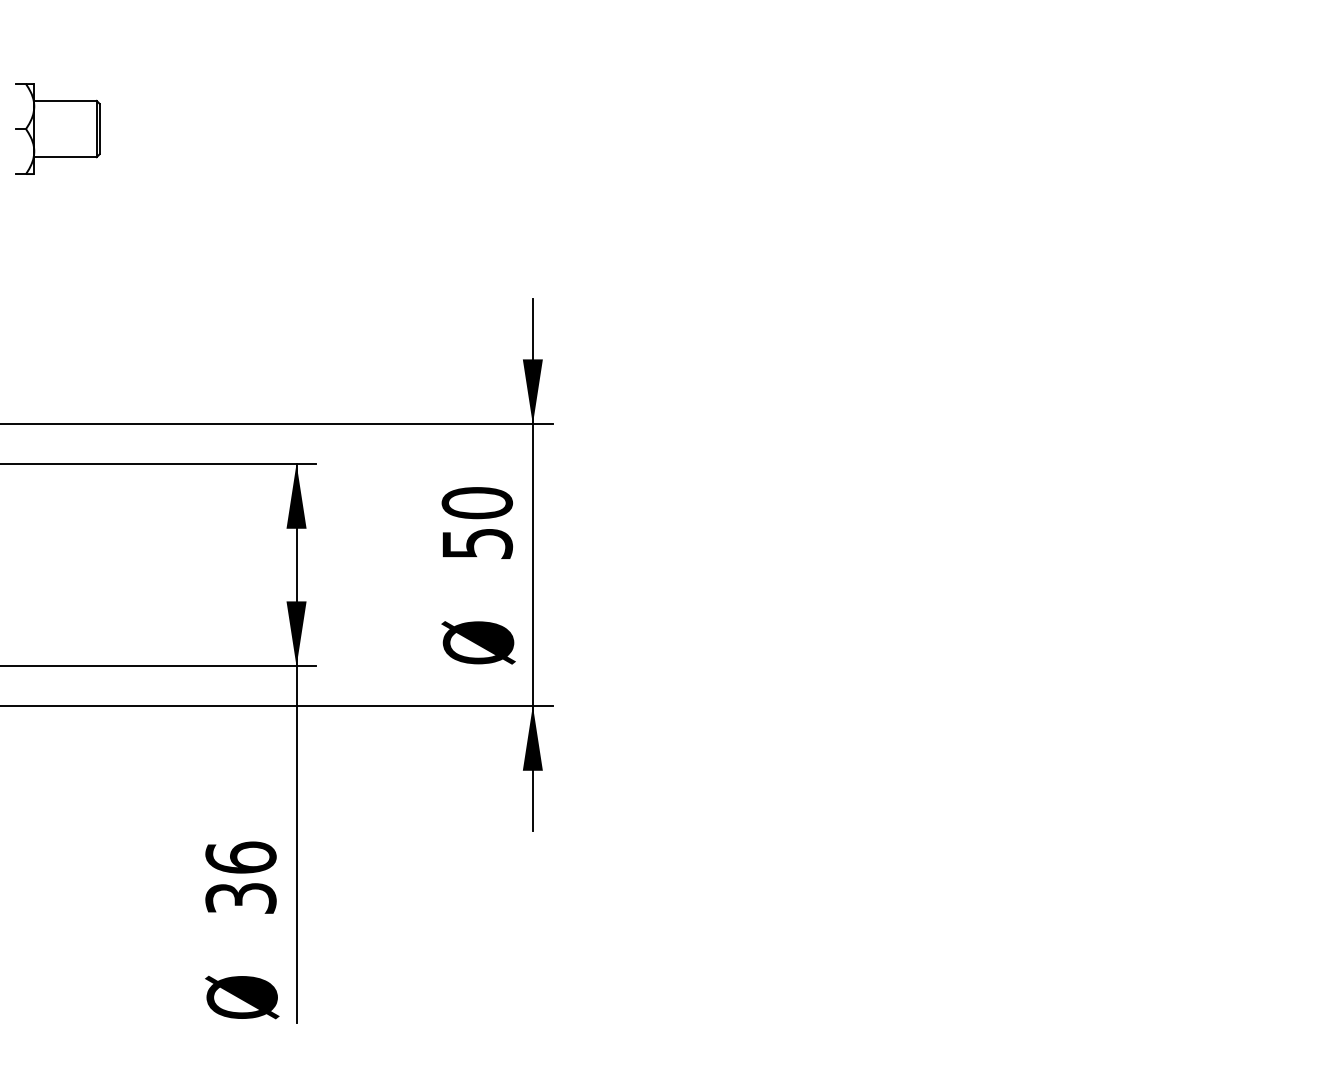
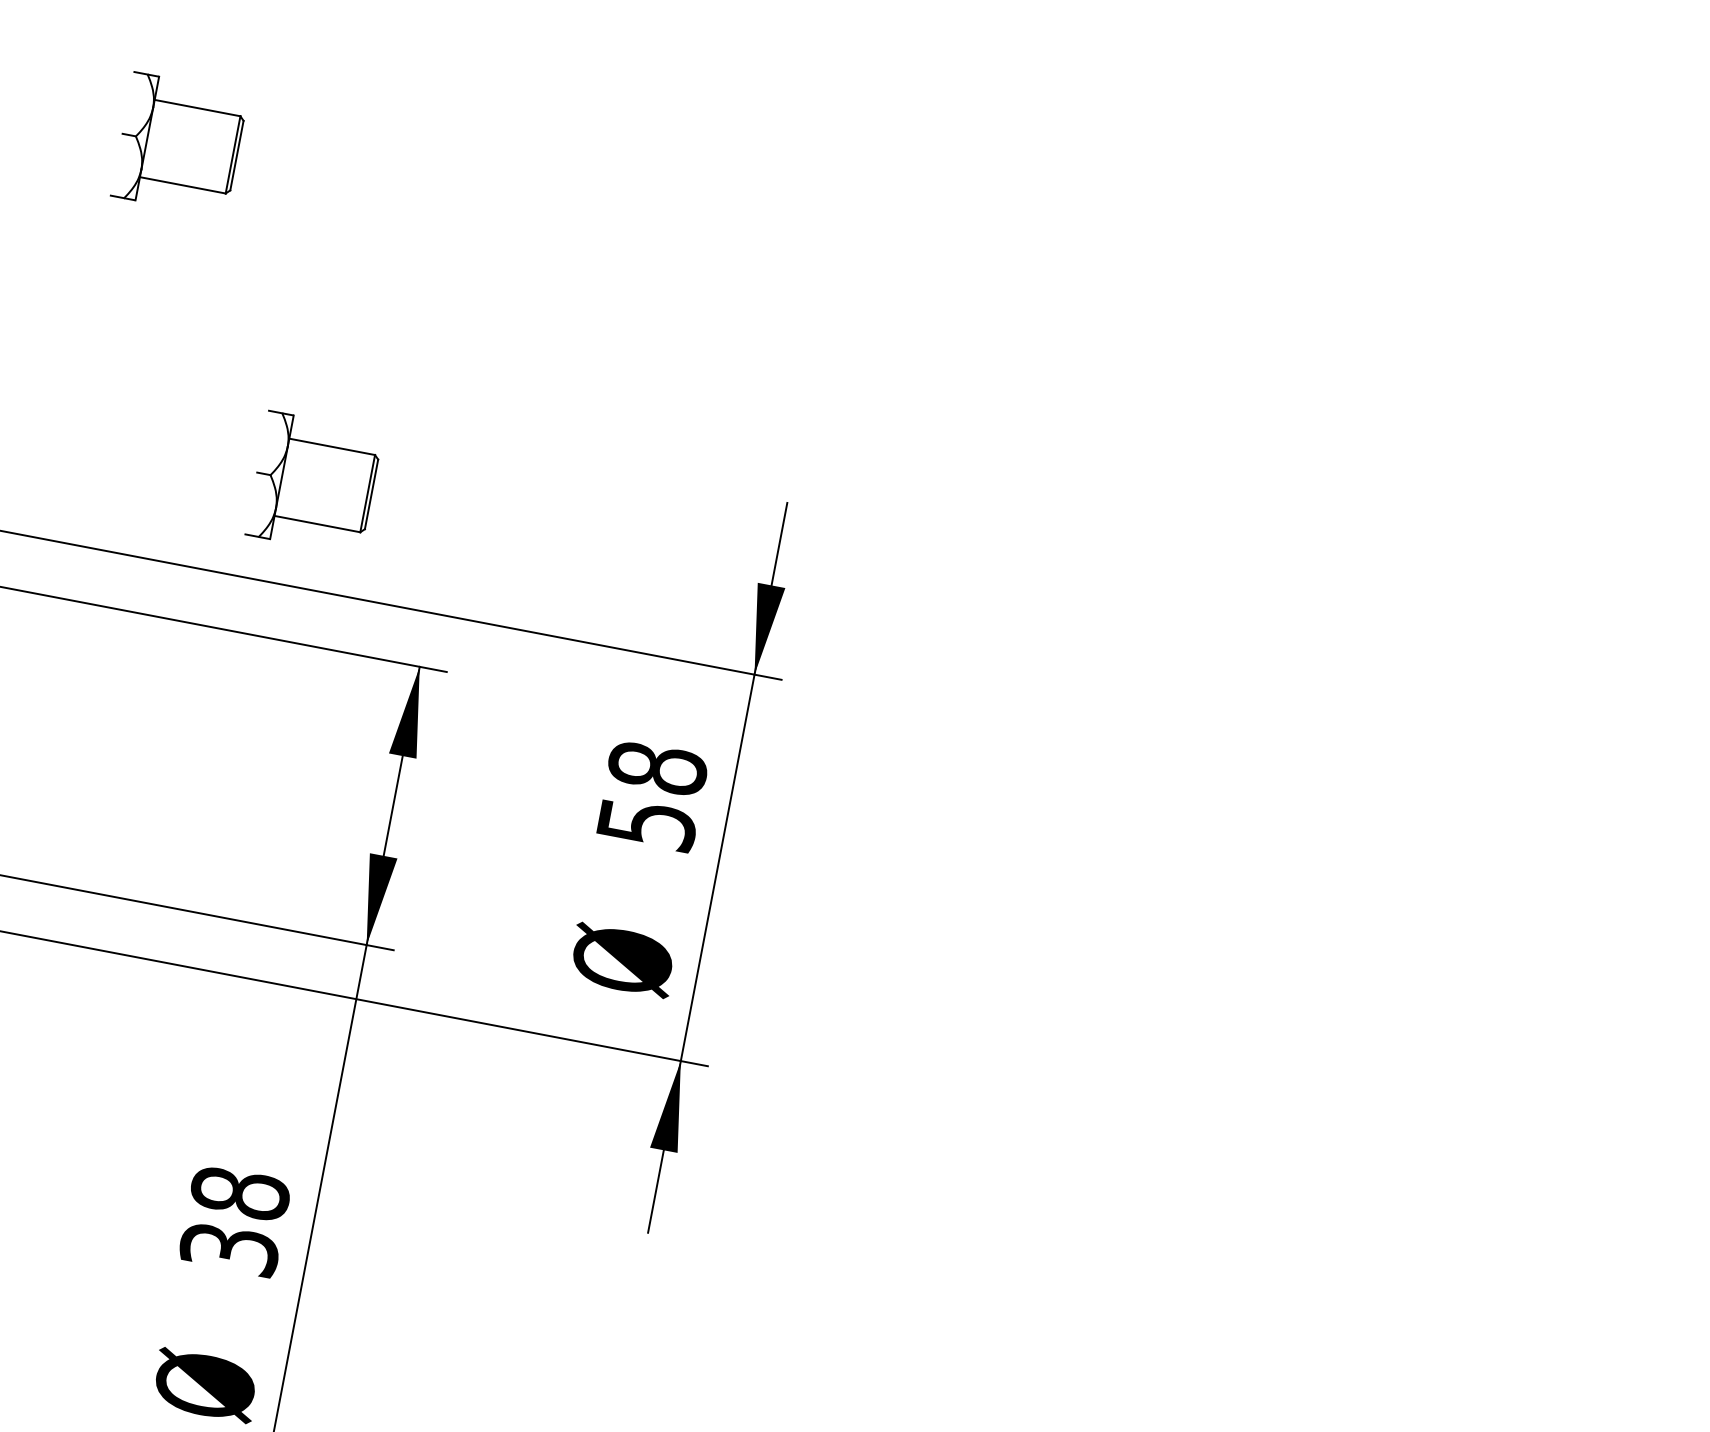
part: (197, 348) -> (313, 482), added
text: (477, 503) -> (657, 768), 50 -> 58
text: (240, 857) -> (239, 1192), 36 -> 38

